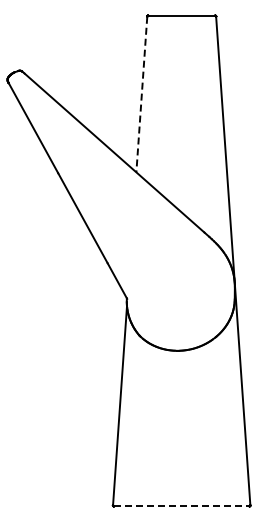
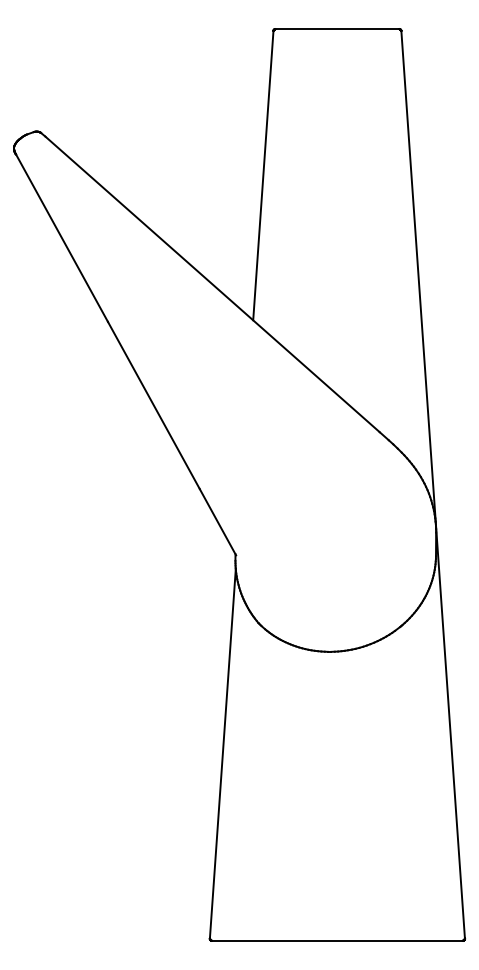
line: (141, 94) -> (262, 175), dashed -> solid
line: (182, 506) -> (338, 941), dashed -> solid

